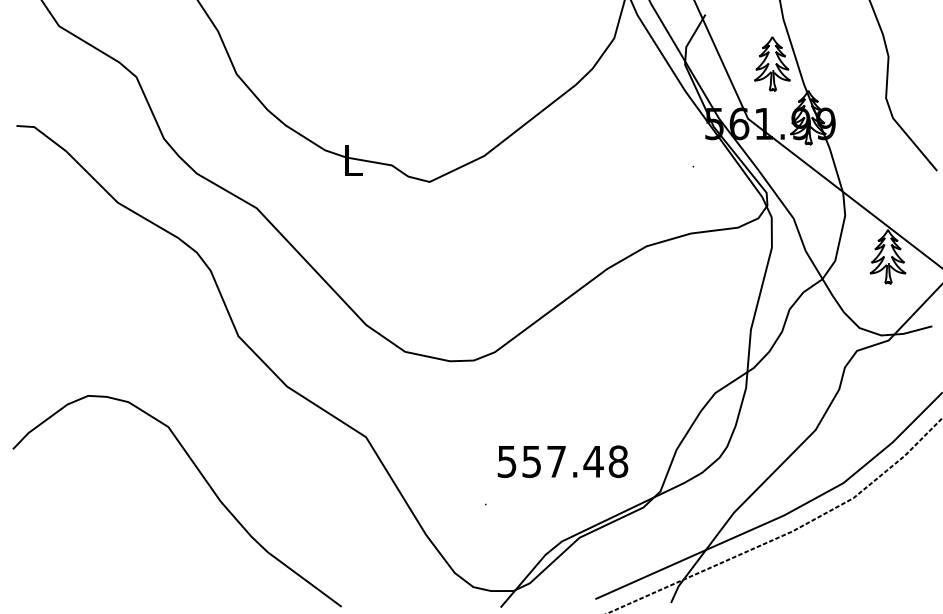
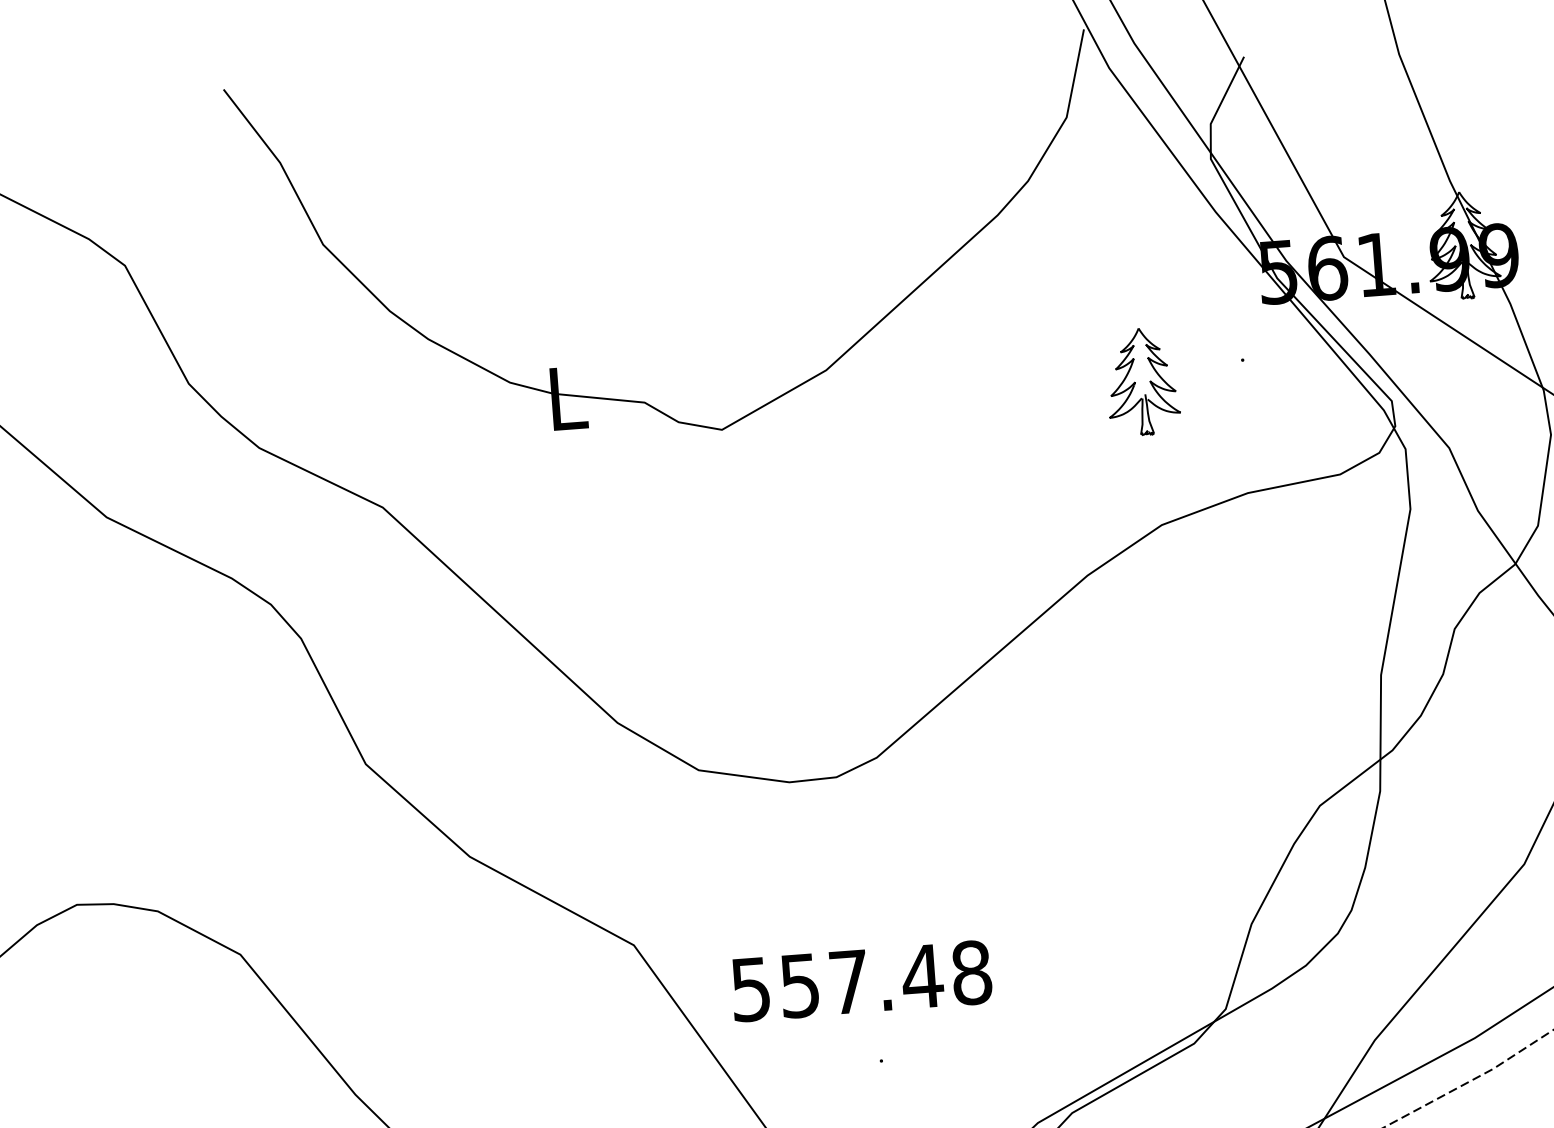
part: (772, 63) -> (1142, 381), moved
text: (562, 461) -> (860, 980), moved

